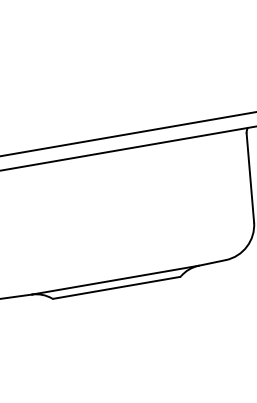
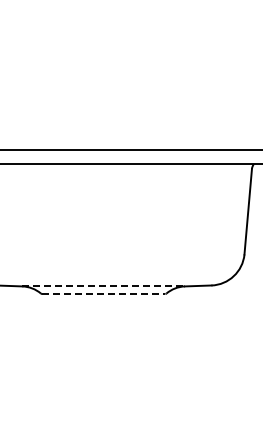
line: (116, 280) -> (104, 286), solid -> dashed
line: (116, 287) -> (103, 293), solid -> dashed

